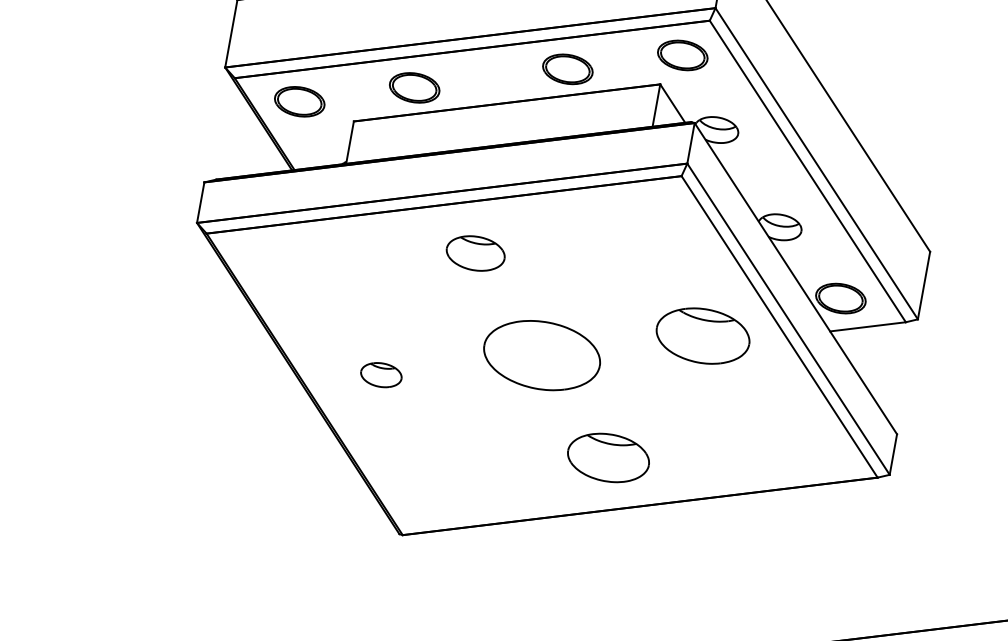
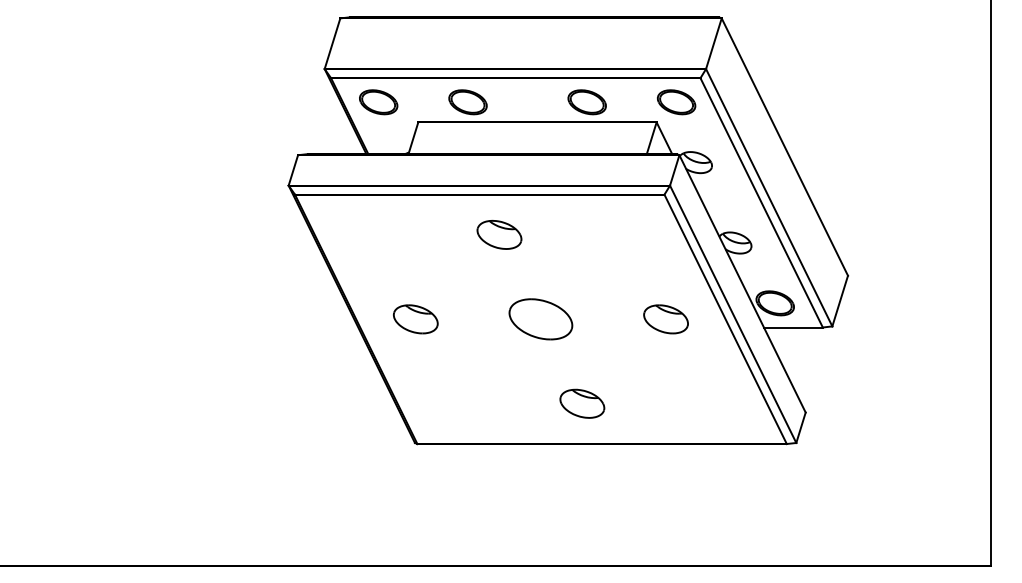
part: (702, 336) -> (665, 319), size x0.62
part: (541, 355) -> (540, 319), size x0.71
part: (380, 375) -> (415, 319), size x1.43
part: (608, 457) -> (582, 403), size x0.71

